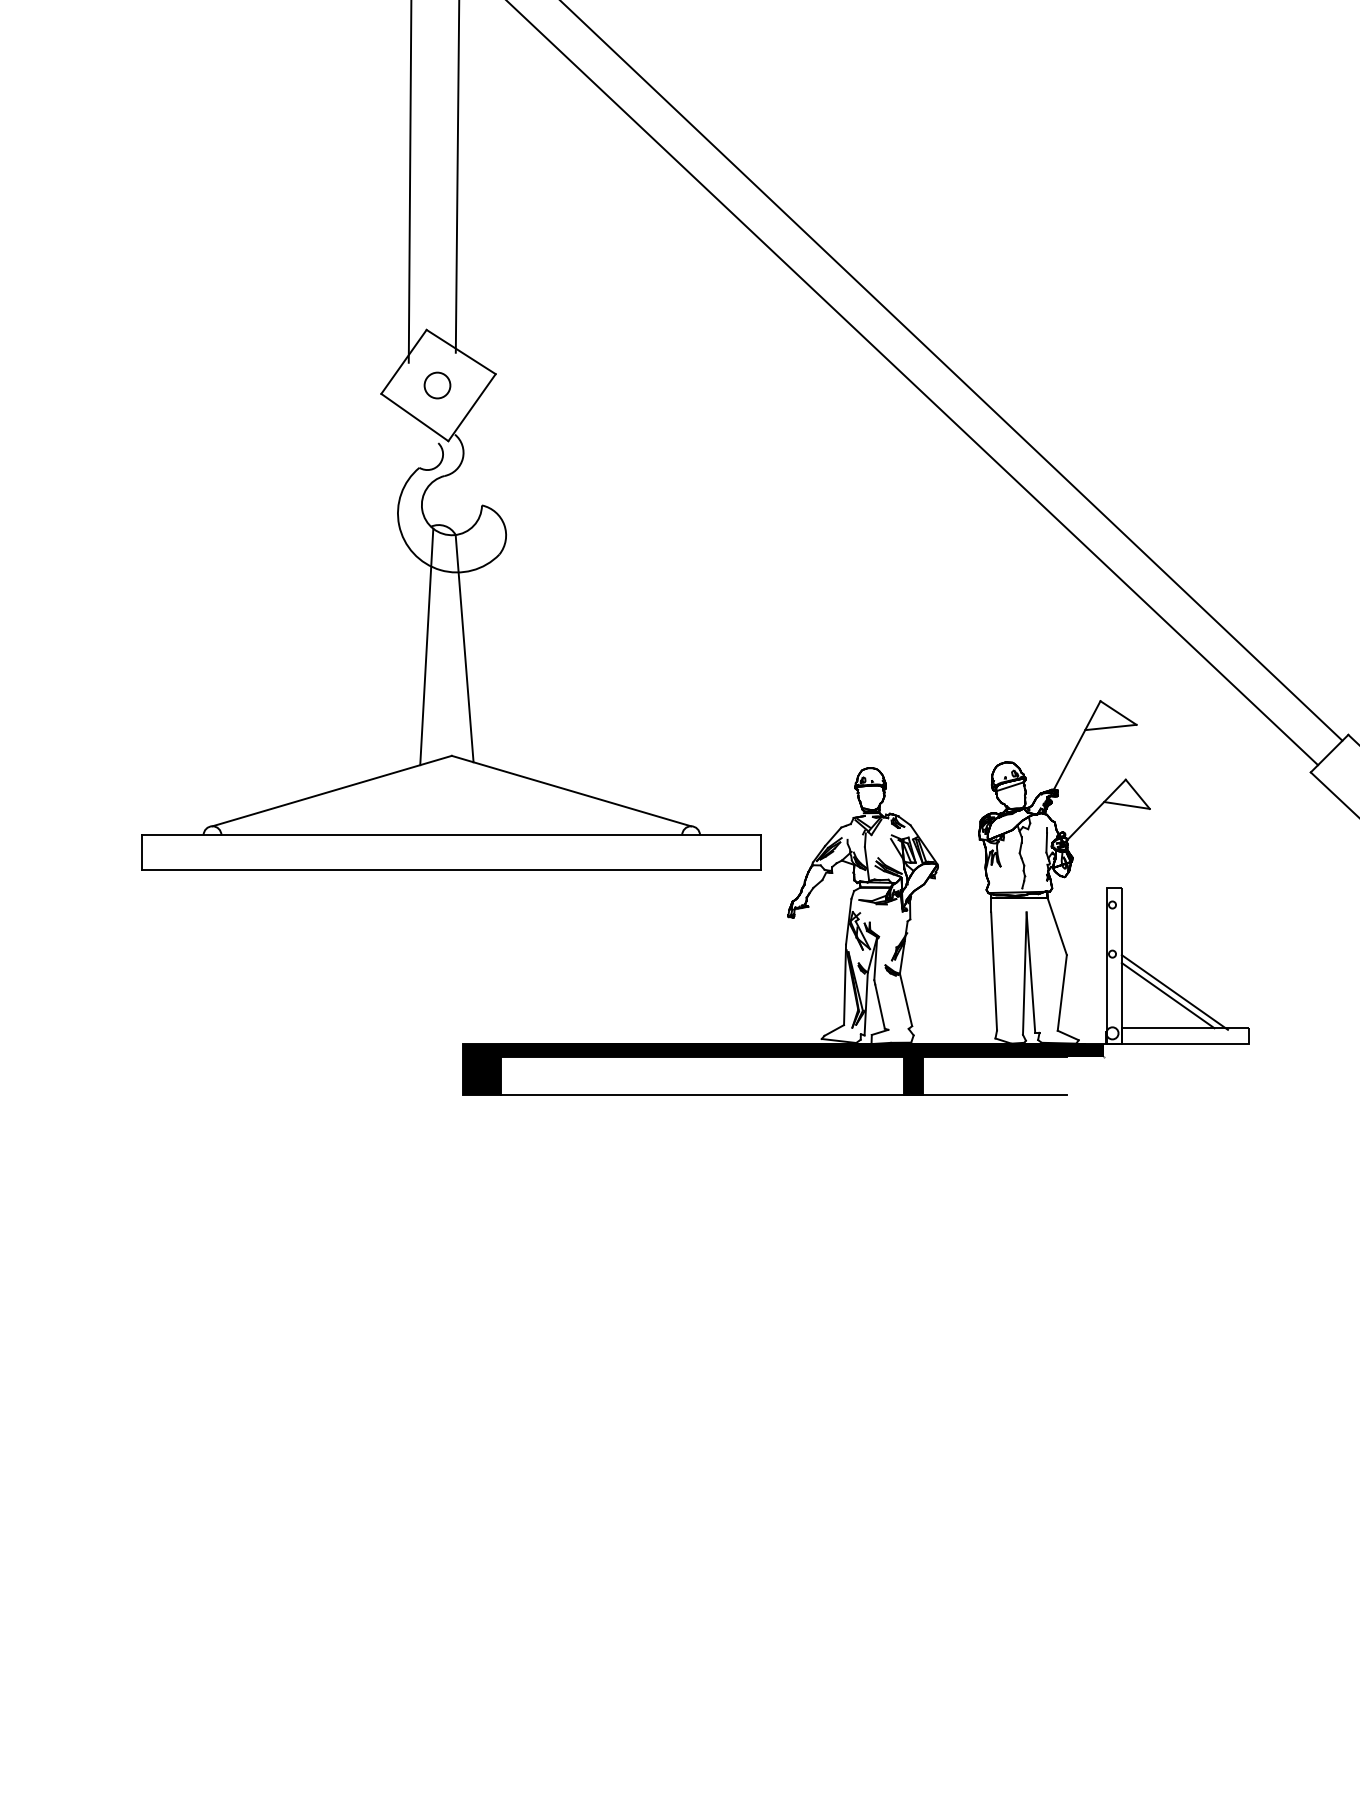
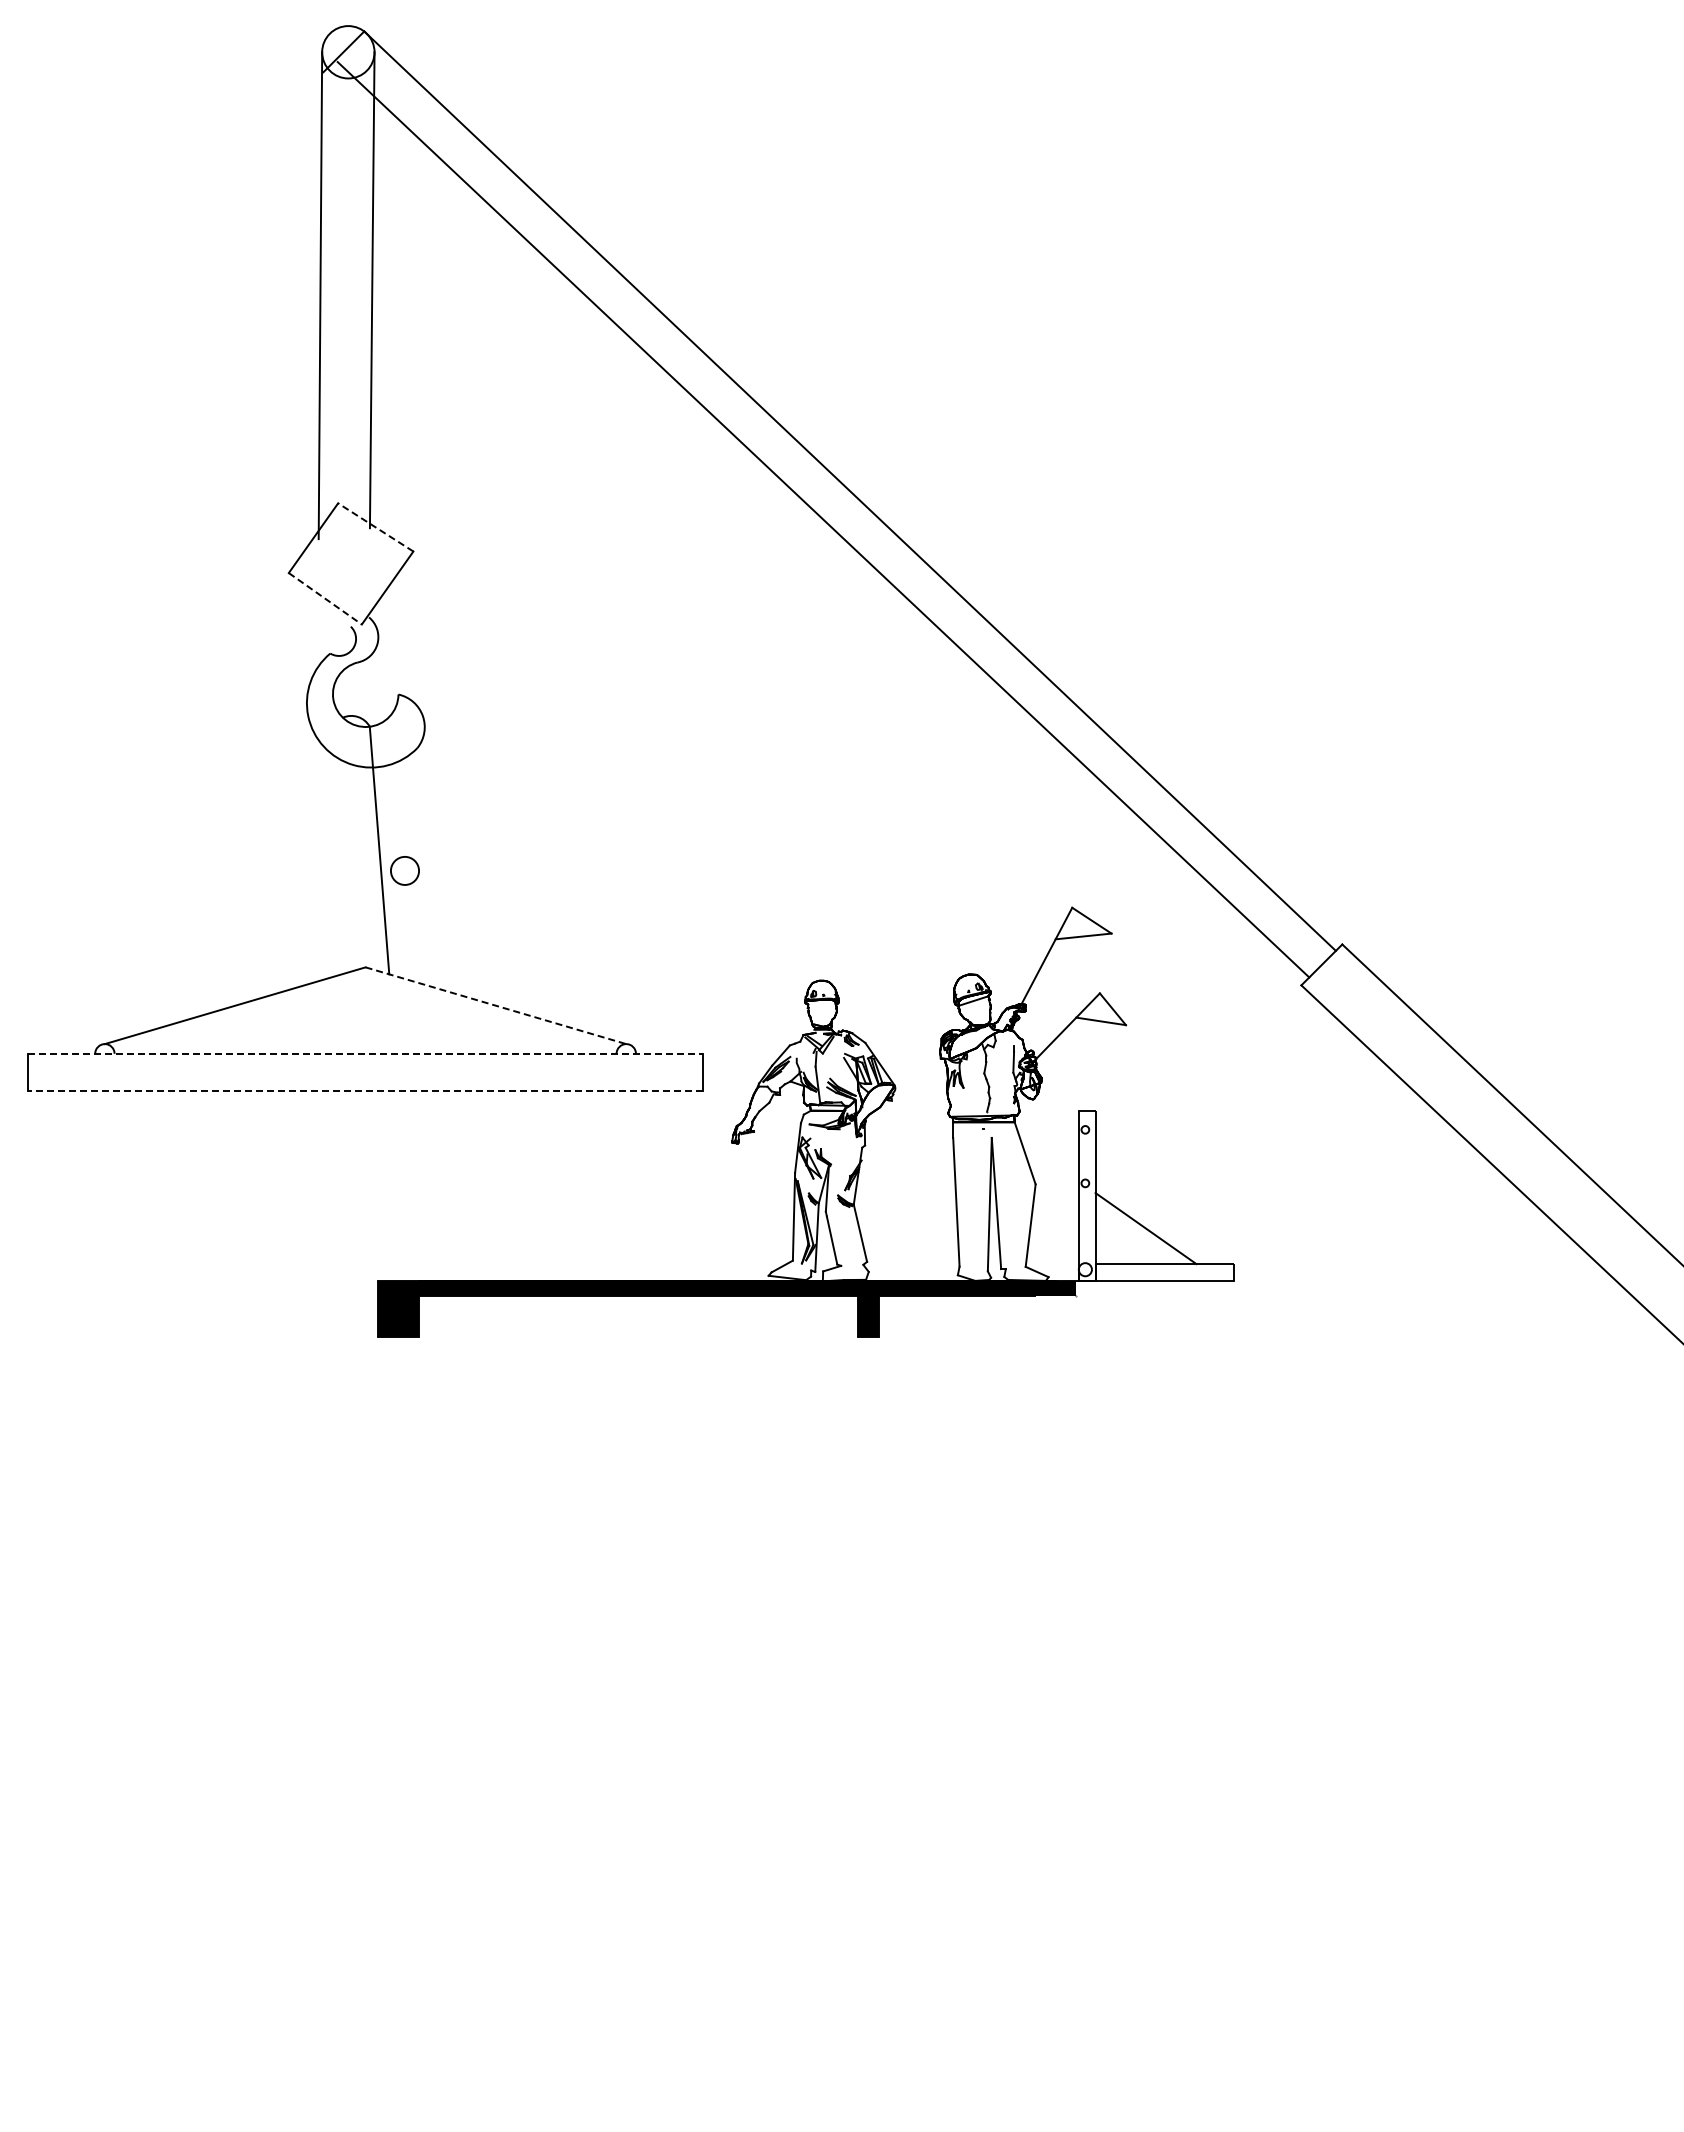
line: (460, 352) -> (375, 527), solid -> dashed
circle: (437, 385) -> (404, 870), moved
line: (415, 417) -> (325, 598), solid -> dashed
line: (426, 646) -> (338, 848), removed
line: (571, 790) -> (495, 1005), solid -> dashed
line: (452, 834) -> (366, 1053), solid -> dashed
line: (451, 869) -> (365, 1091), solid -> dashed
line: (1175, 991) -> (1153, 1224), removed
line: (783, 1095) -> (726, 1337), removed

